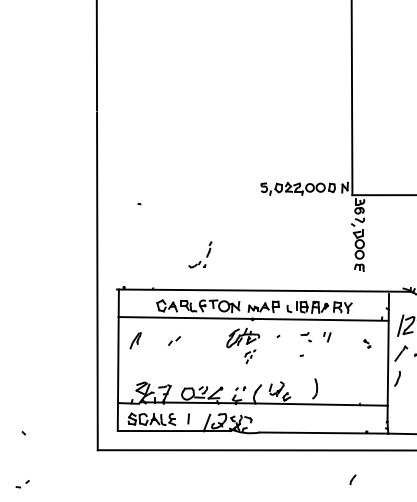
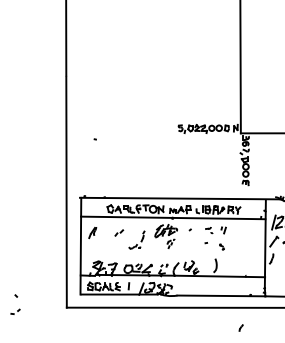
part: (199, 253) -> (136, 239), moved
part: (366, 343) -> (221, 246), moved
part: (22, 483) -> (15, 311), moved

